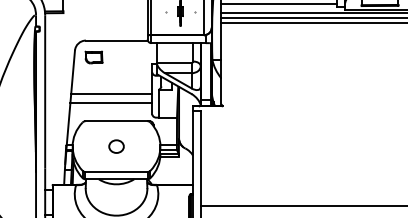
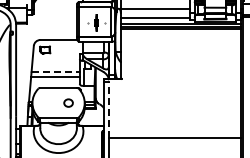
line: (113, 93) -> (56, 71), solid -> dashed
part: (116, 145) -> (68, 102), moved
line: (200, 157) -> (108, 109), solid -> dashed

